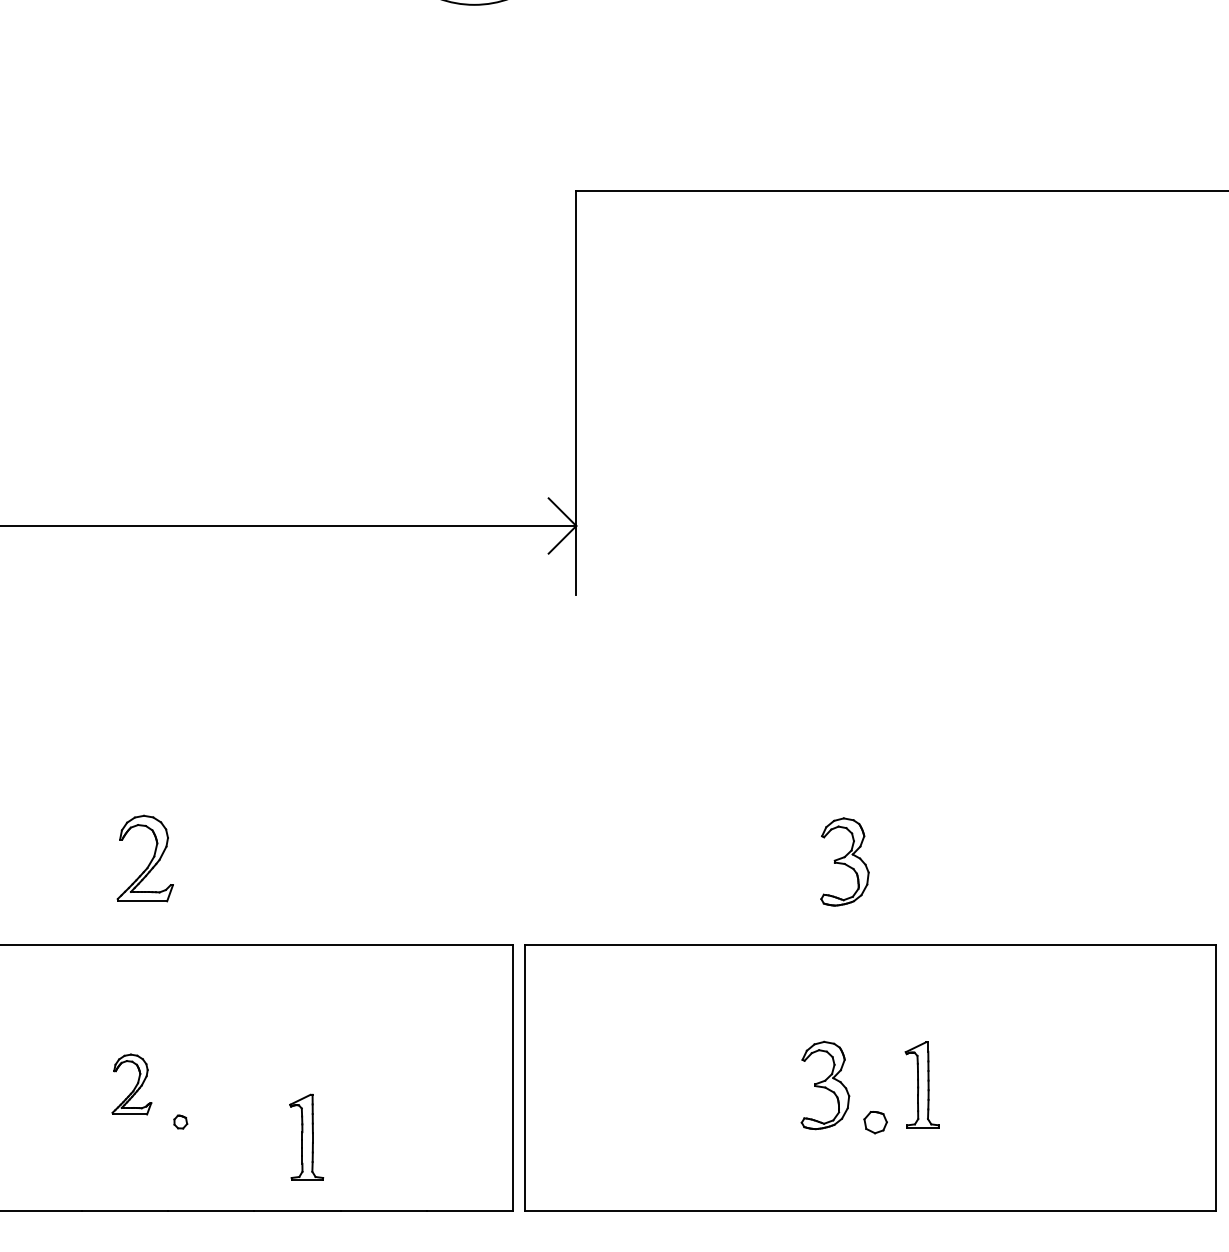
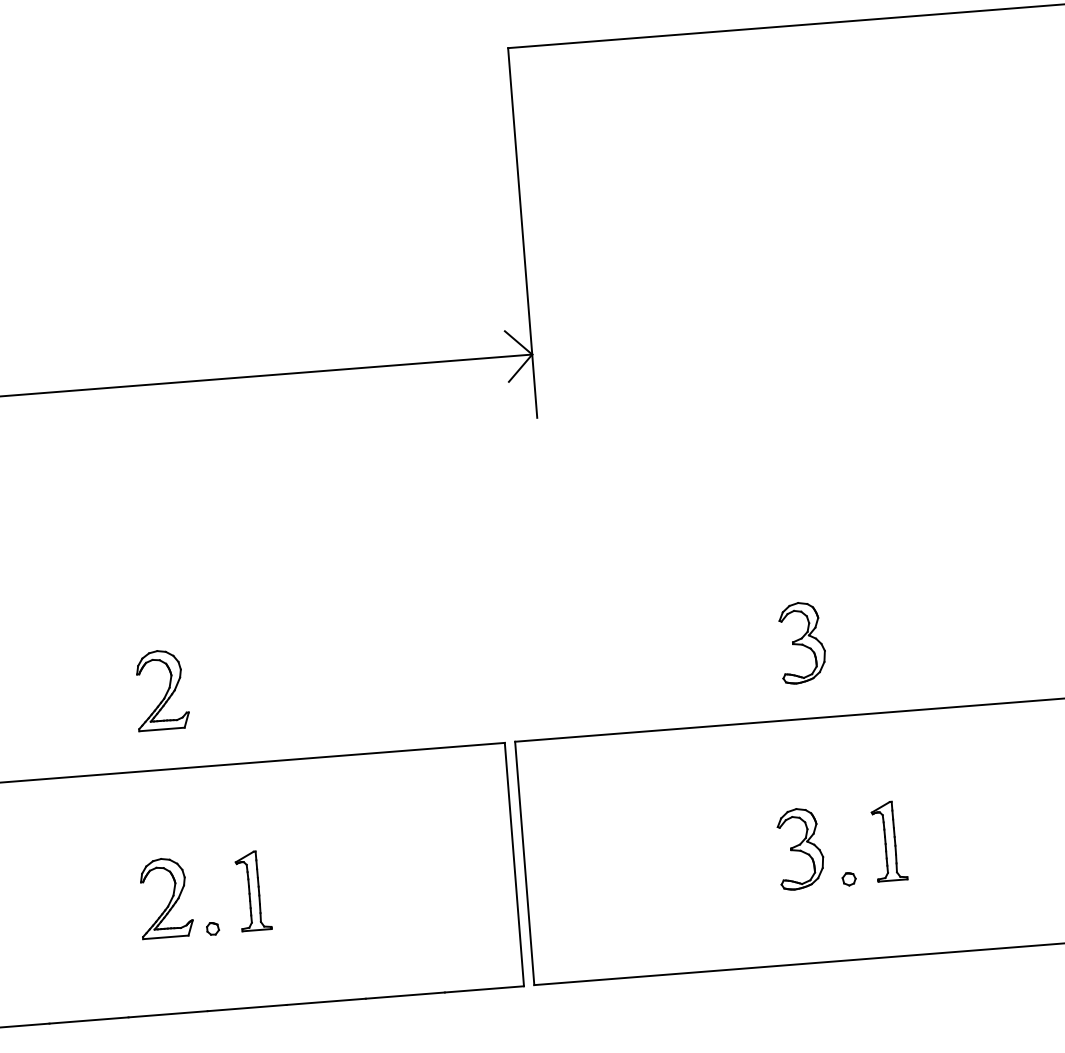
part: (131, 1084) -> (165, 897), size x1.43
part: (875, 1122) -> (849, 879), size x0.62
part: (306, 1136) -> (253, 890), moved

